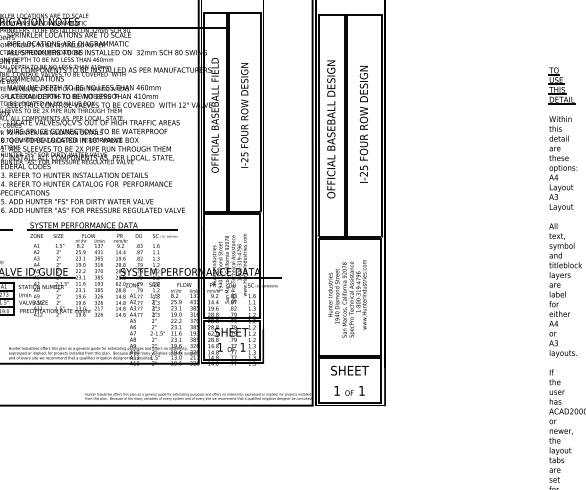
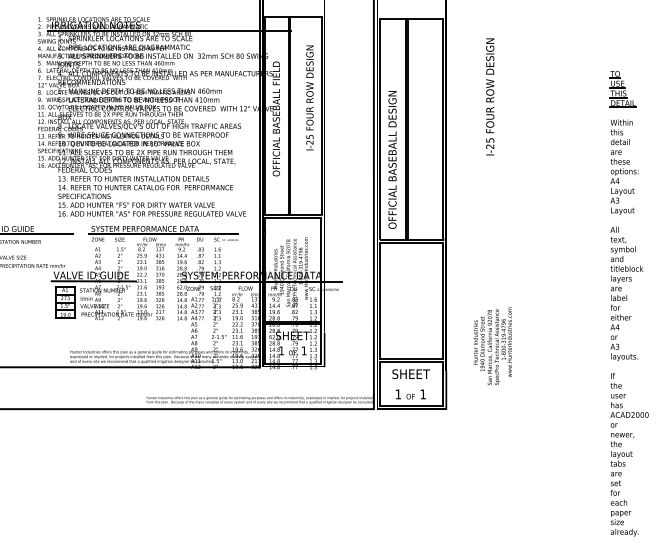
text: (244, 114) -> (309, 97), moved
text: (364, 123) -> (490, 96), moved
text: (331, 128) -> (392, 159), moved
text: (347, 297) -> (492, 345), moved

